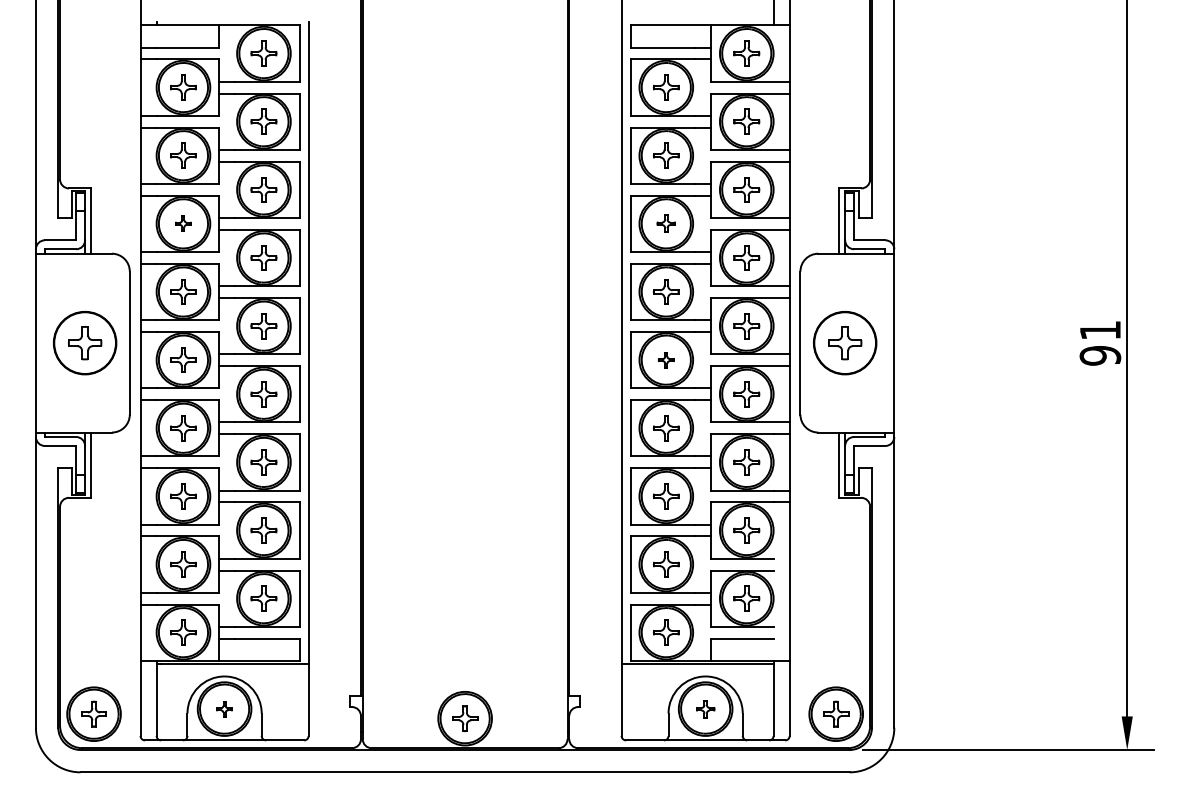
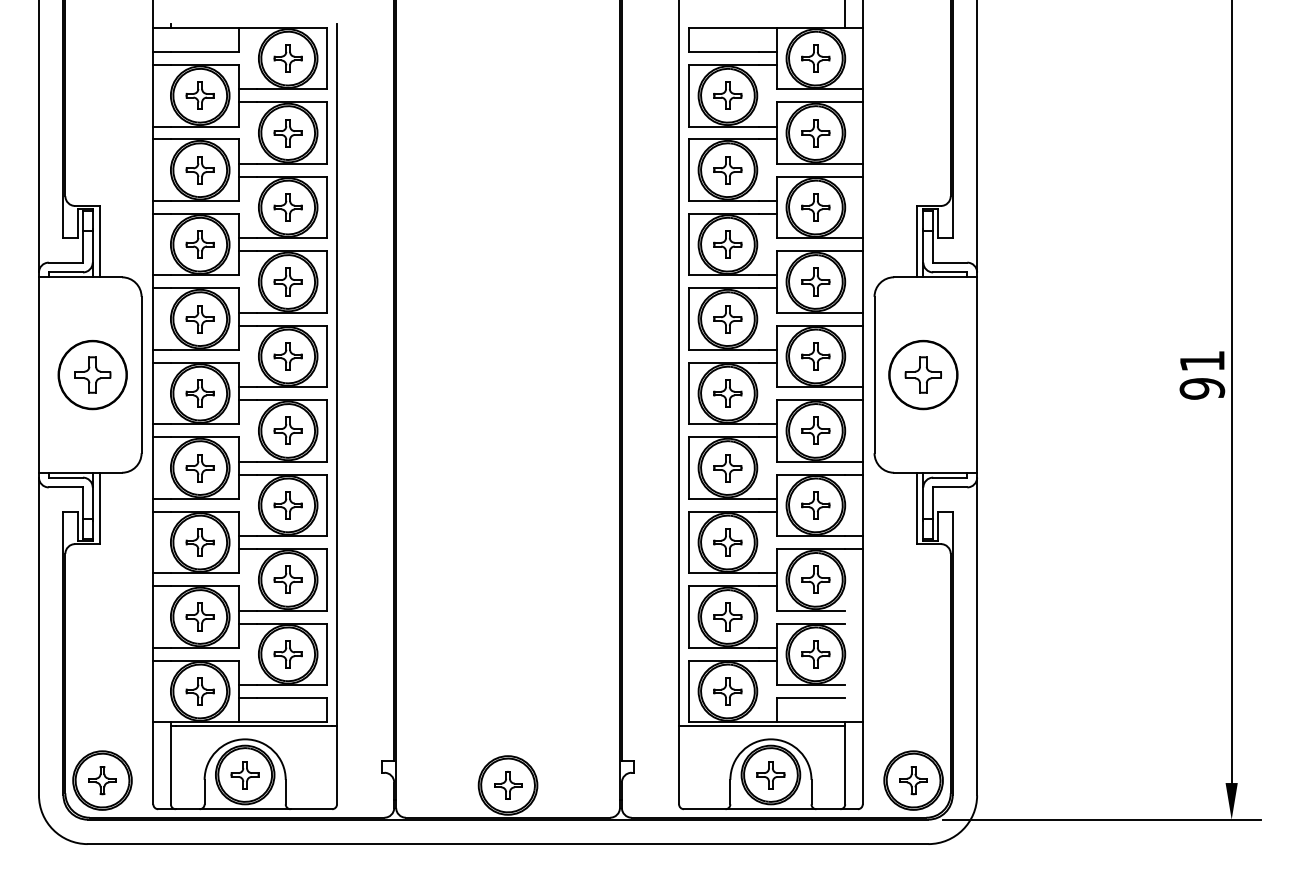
part: (182, 223) -> (199, 244), size x1.67
part: (665, 223) -> (727, 244), size x1.43
part: (665, 360) -> (727, 393), size x1.67
part: (223, 709) -> (244, 775), size x1.67
part: (705, 709) -> (770, 775), size x1.43

